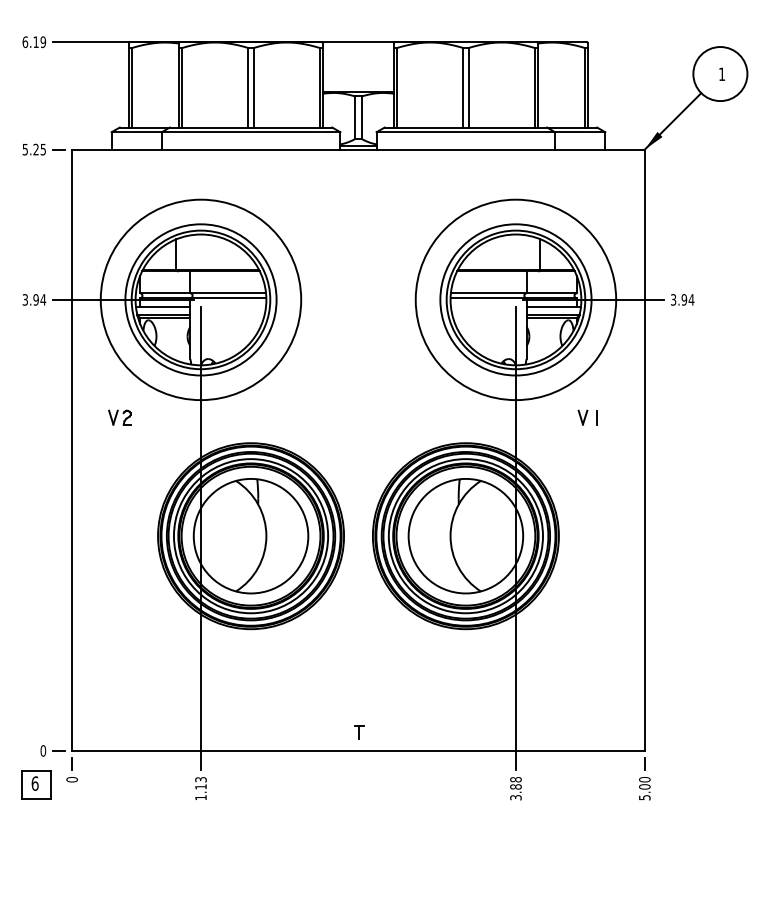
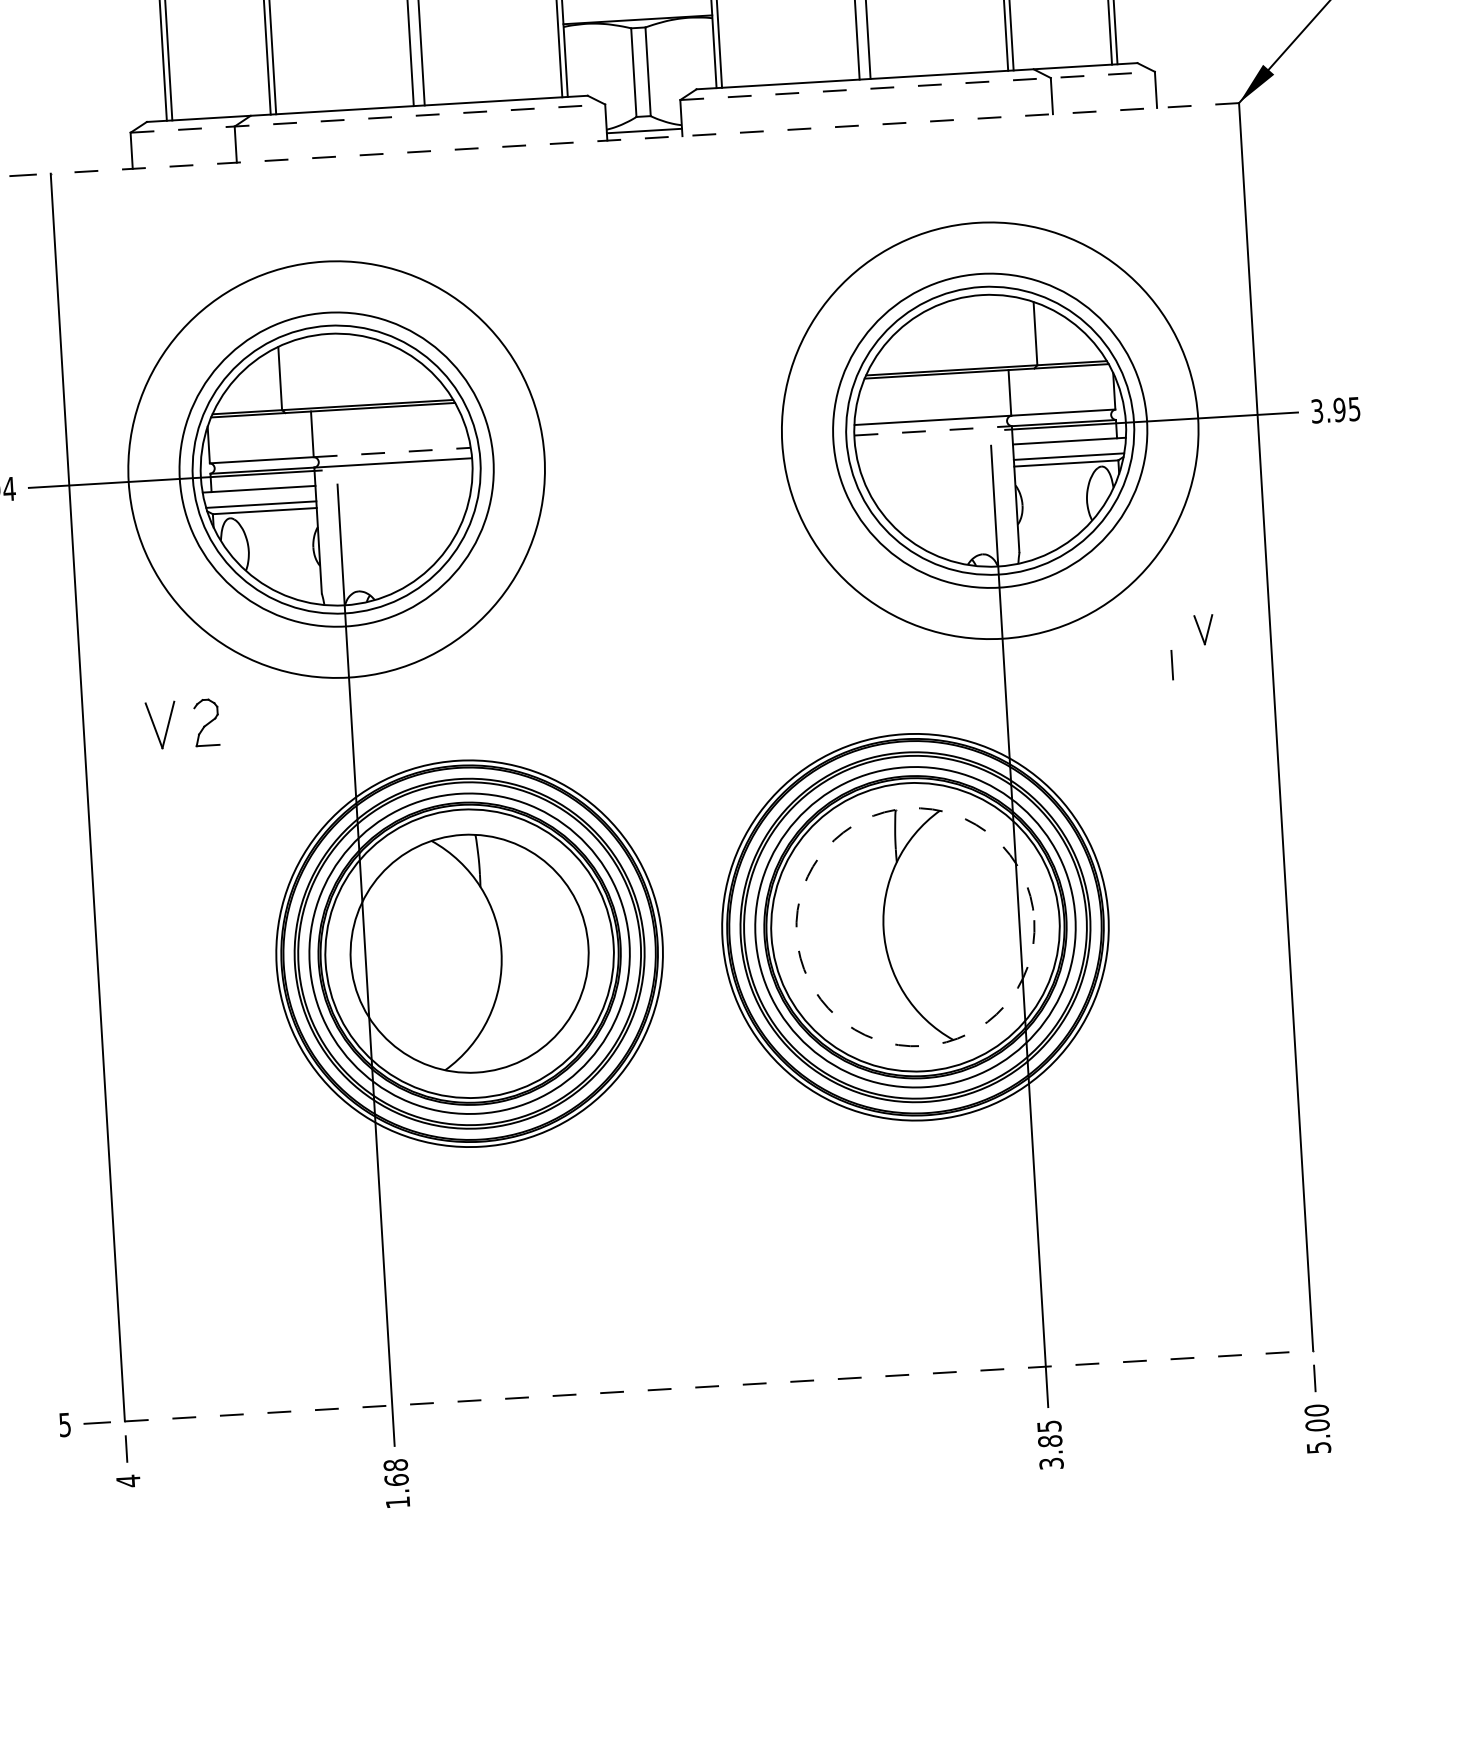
line: (226, 132) -> (368, 119), solid -> dashed
line: (491, 132) -> (918, 86), solid -> dashed
line: (357, 149) -> (642, 138), solid -> dashed
line: (228, 293) -> (392, 452), solid -> dashed
line: (488, 298) -> (933, 431), solid -> dashed
text: (691, 299) -> (1354, 408), 3.94 -> 3.95
part: (119, 417) -> (182, 723), size x1.6
part: (582, 417) -> (1203, 629), moved
circle: (465, 535) -> (914, 925), solid -> dashed
part: (359, 732) -> (718, 1347), removed
text: (43, 750) -> (65, 1424), 0 -> 5
line: (358, 750) -> (719, 1385), solid -> dashed
text: (71, 779) -> (127, 1480), 0 -> 4
text: (515, 779) -> (1048, 1426), 3.88 -> 3.85
text: (200, 783) -> (395, 1473), 1.13 -> 1.68
part: (36, 784) -> (55, 1495), removed

